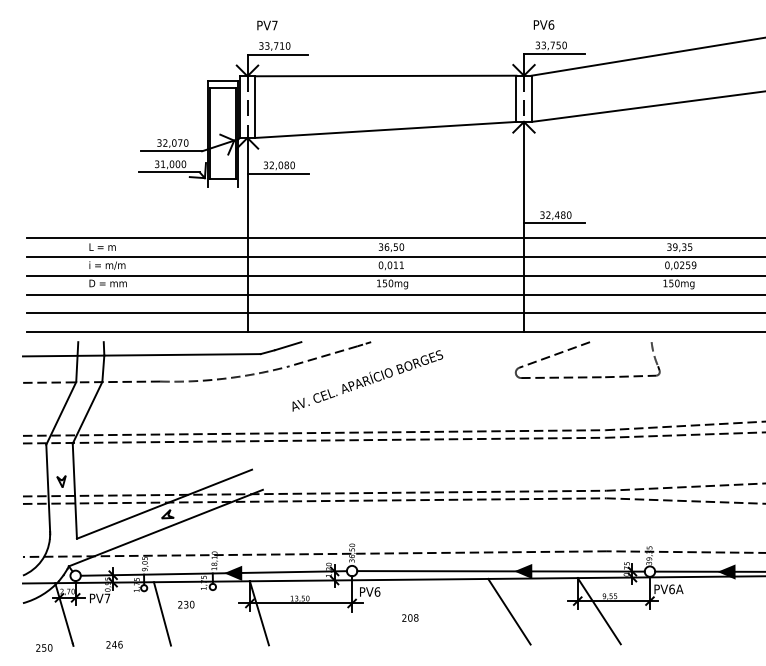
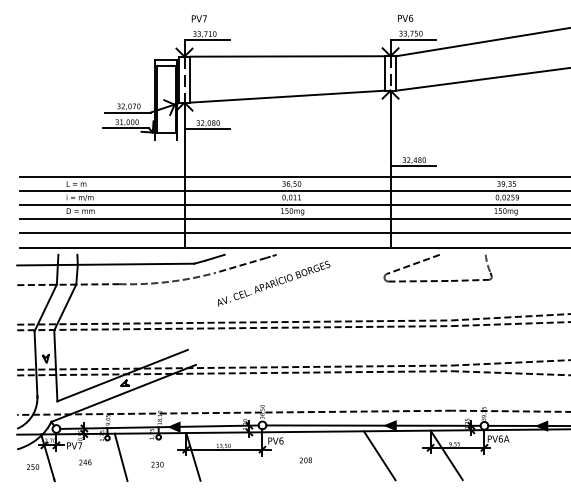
text: (186, 604) -> (157, 464), moved
text: (114, 644) -> (85, 462), moved
text: (44, 647) -> (33, 466), moved

